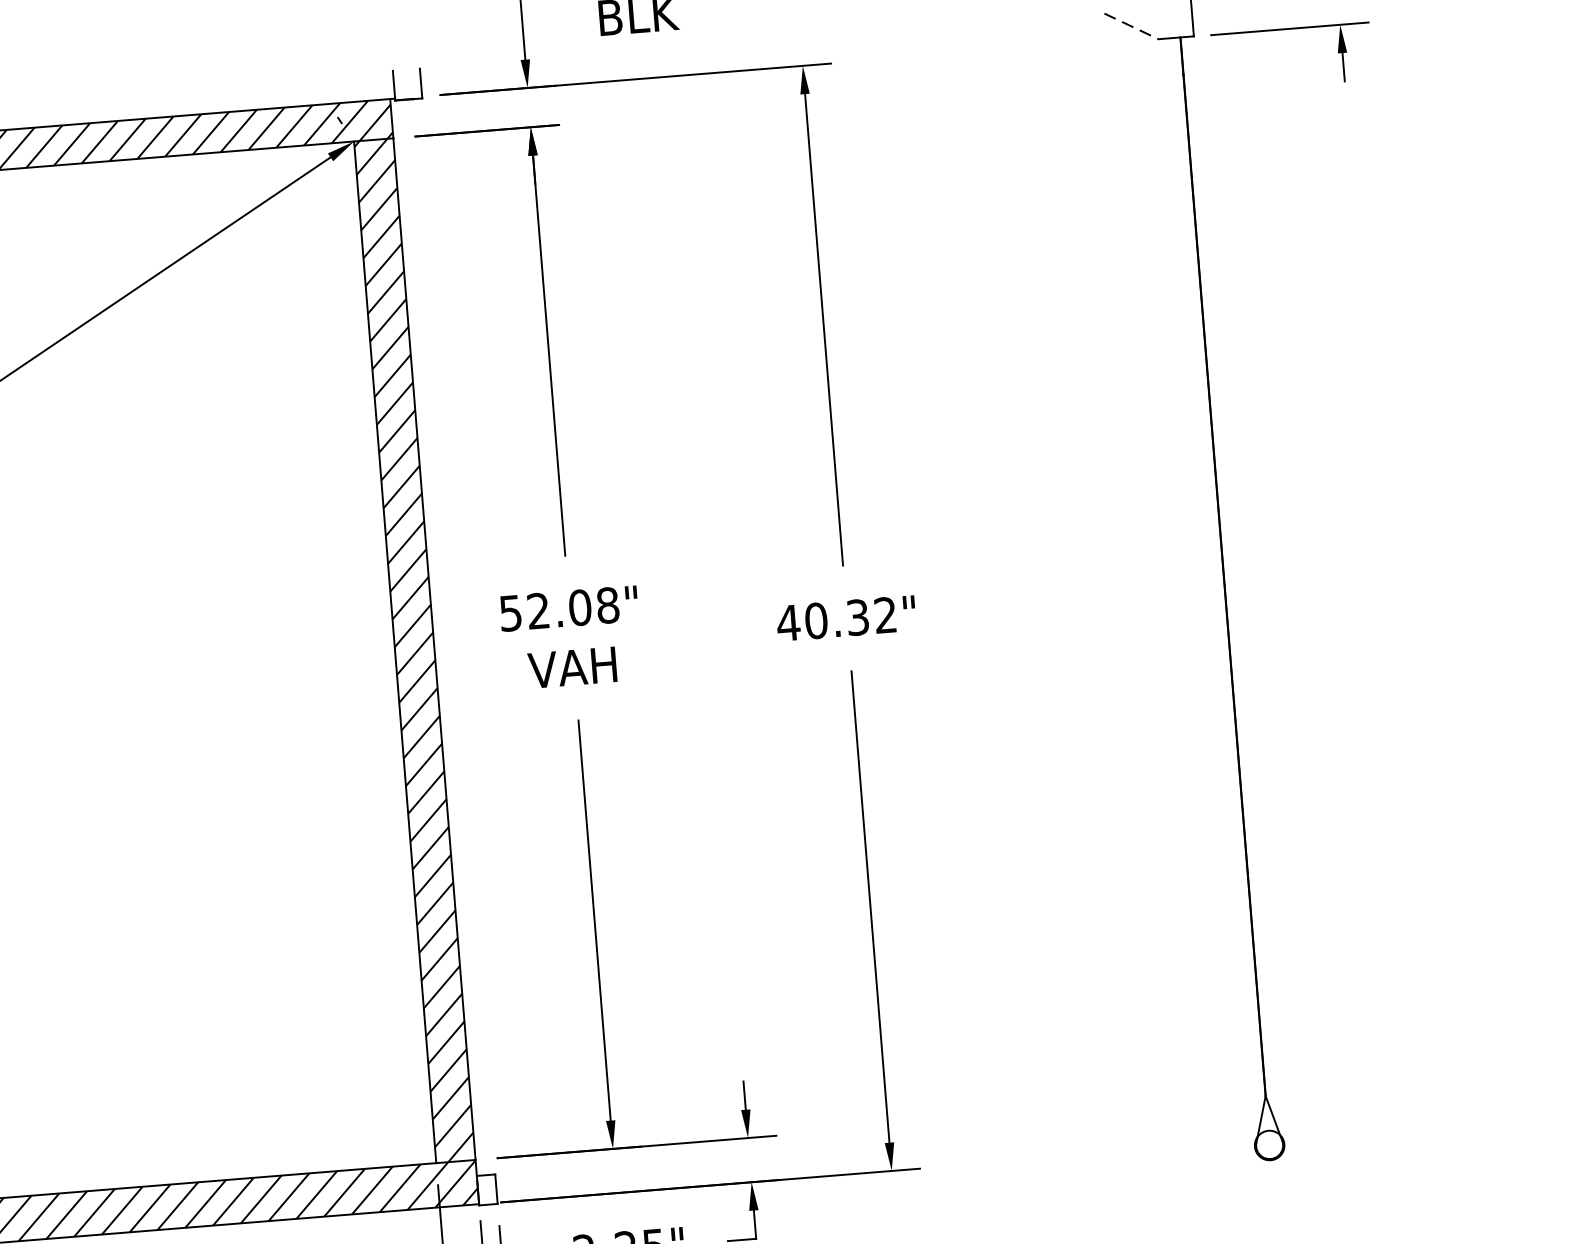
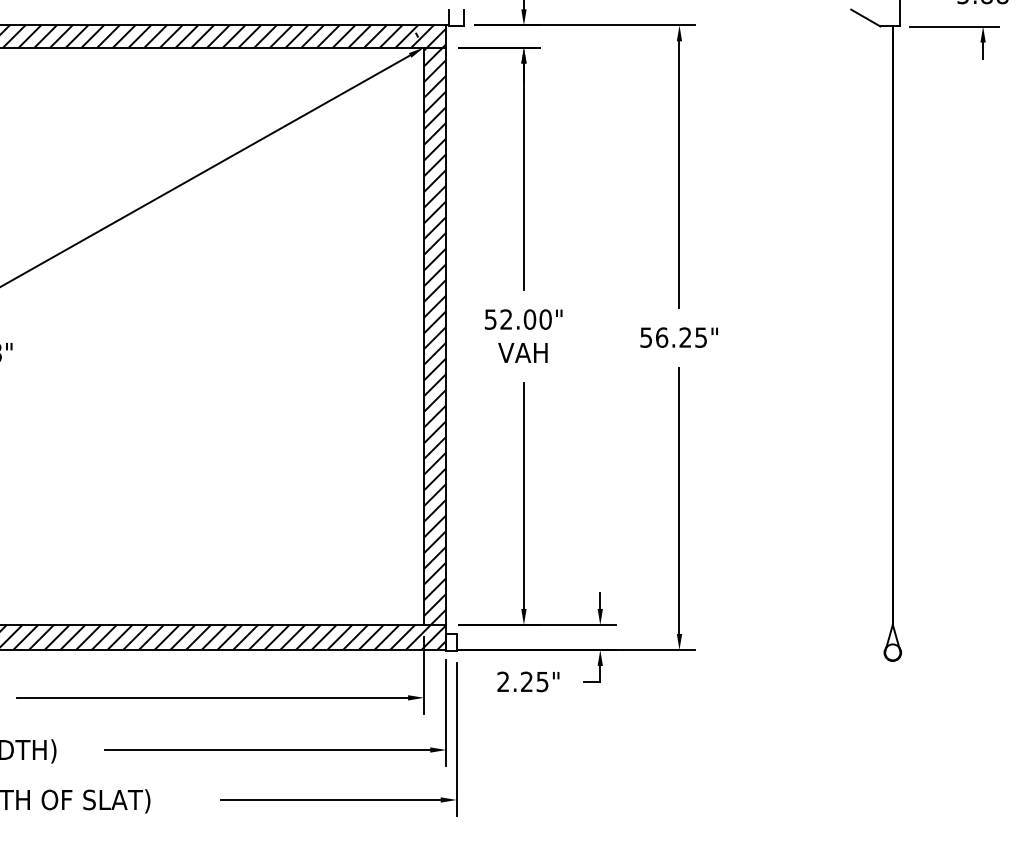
line: (1130, 27) -> (865, 18), dashed -> solid
text: (607, 605) -> (545, 319), 52.08" -> 52.00"
text: (834, 619) -> (672, 337), 40.32" -> 56.25"

